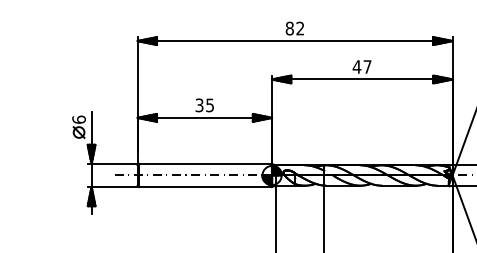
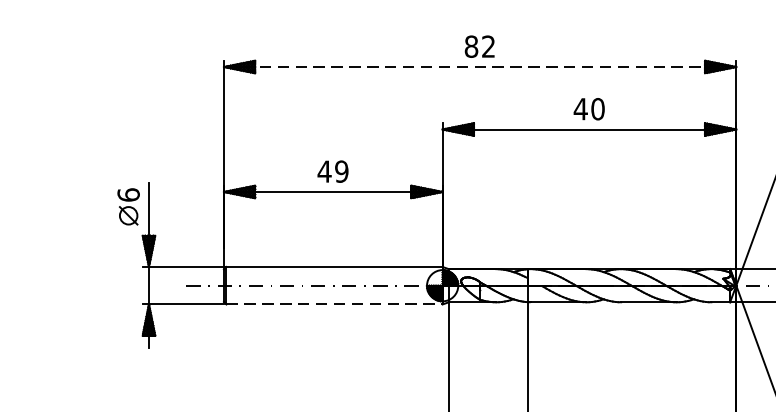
line: (295, 41) -> (480, 67), solid -> dashed
text: (367, 66) -> (597, 108), 47 -> 40
text: (204, 105) -> (332, 171), 35 -> 49
line: (206, 187) -> (335, 305), solid -> dashed

